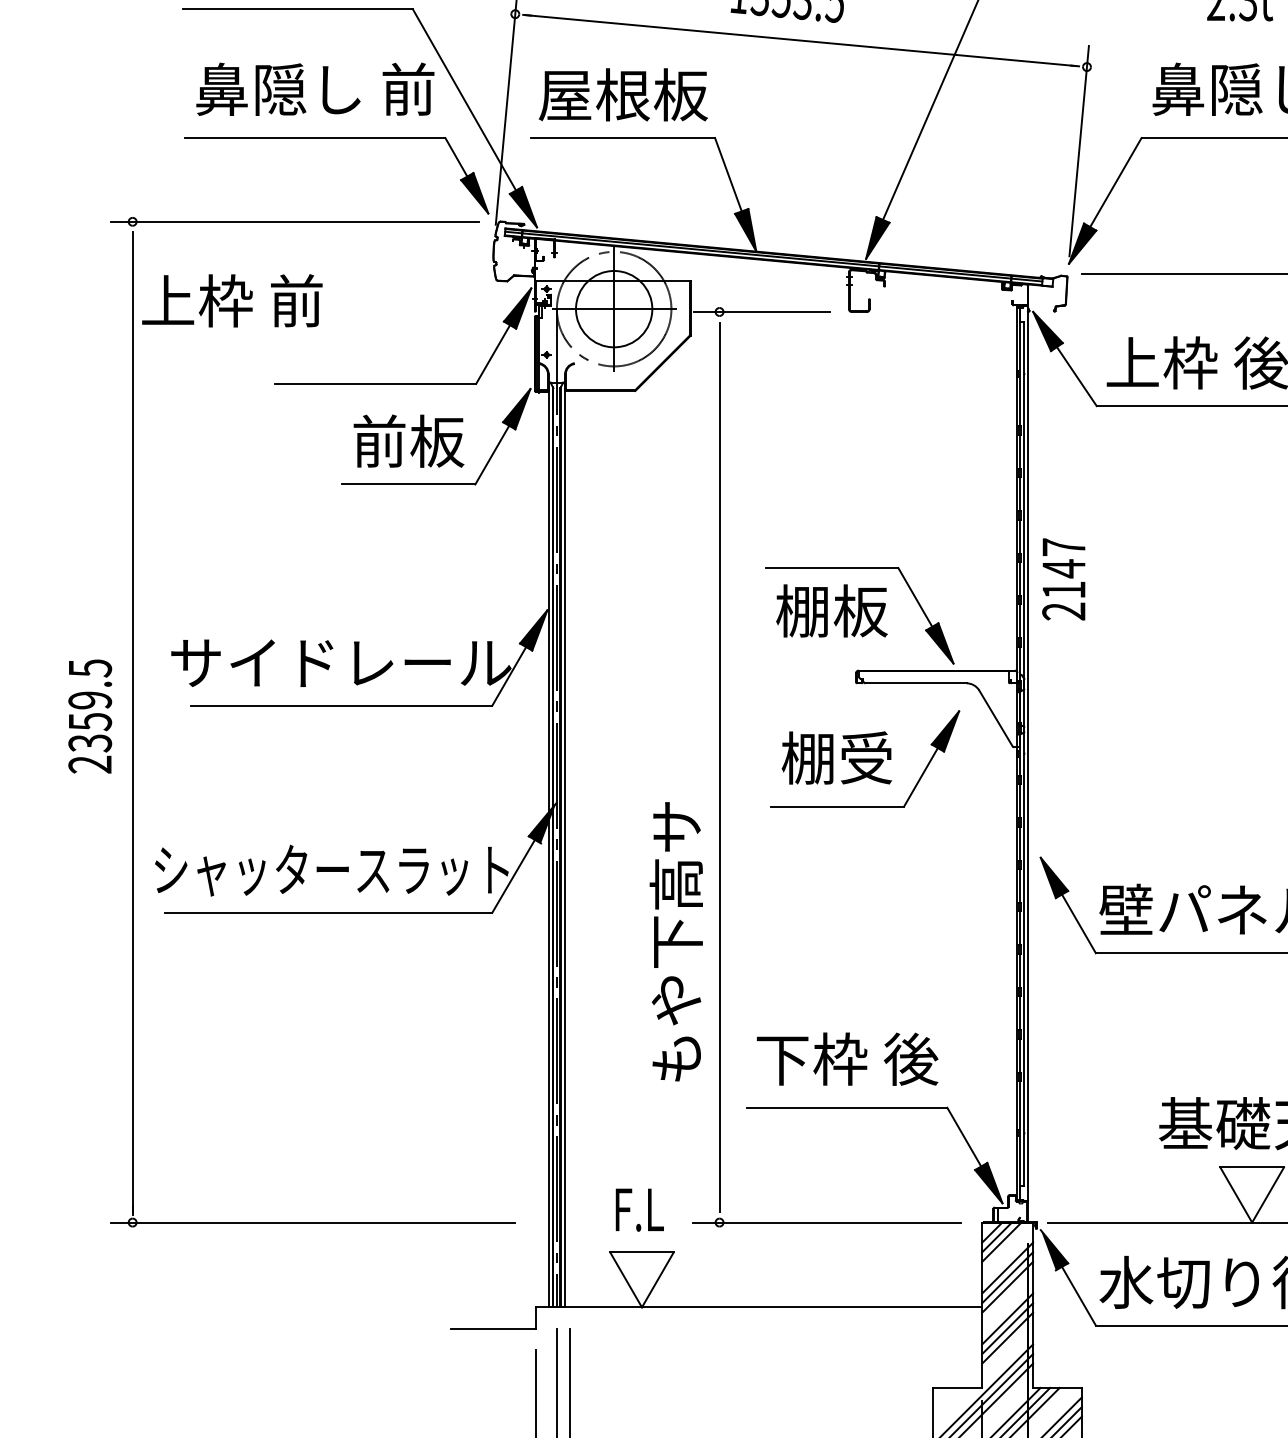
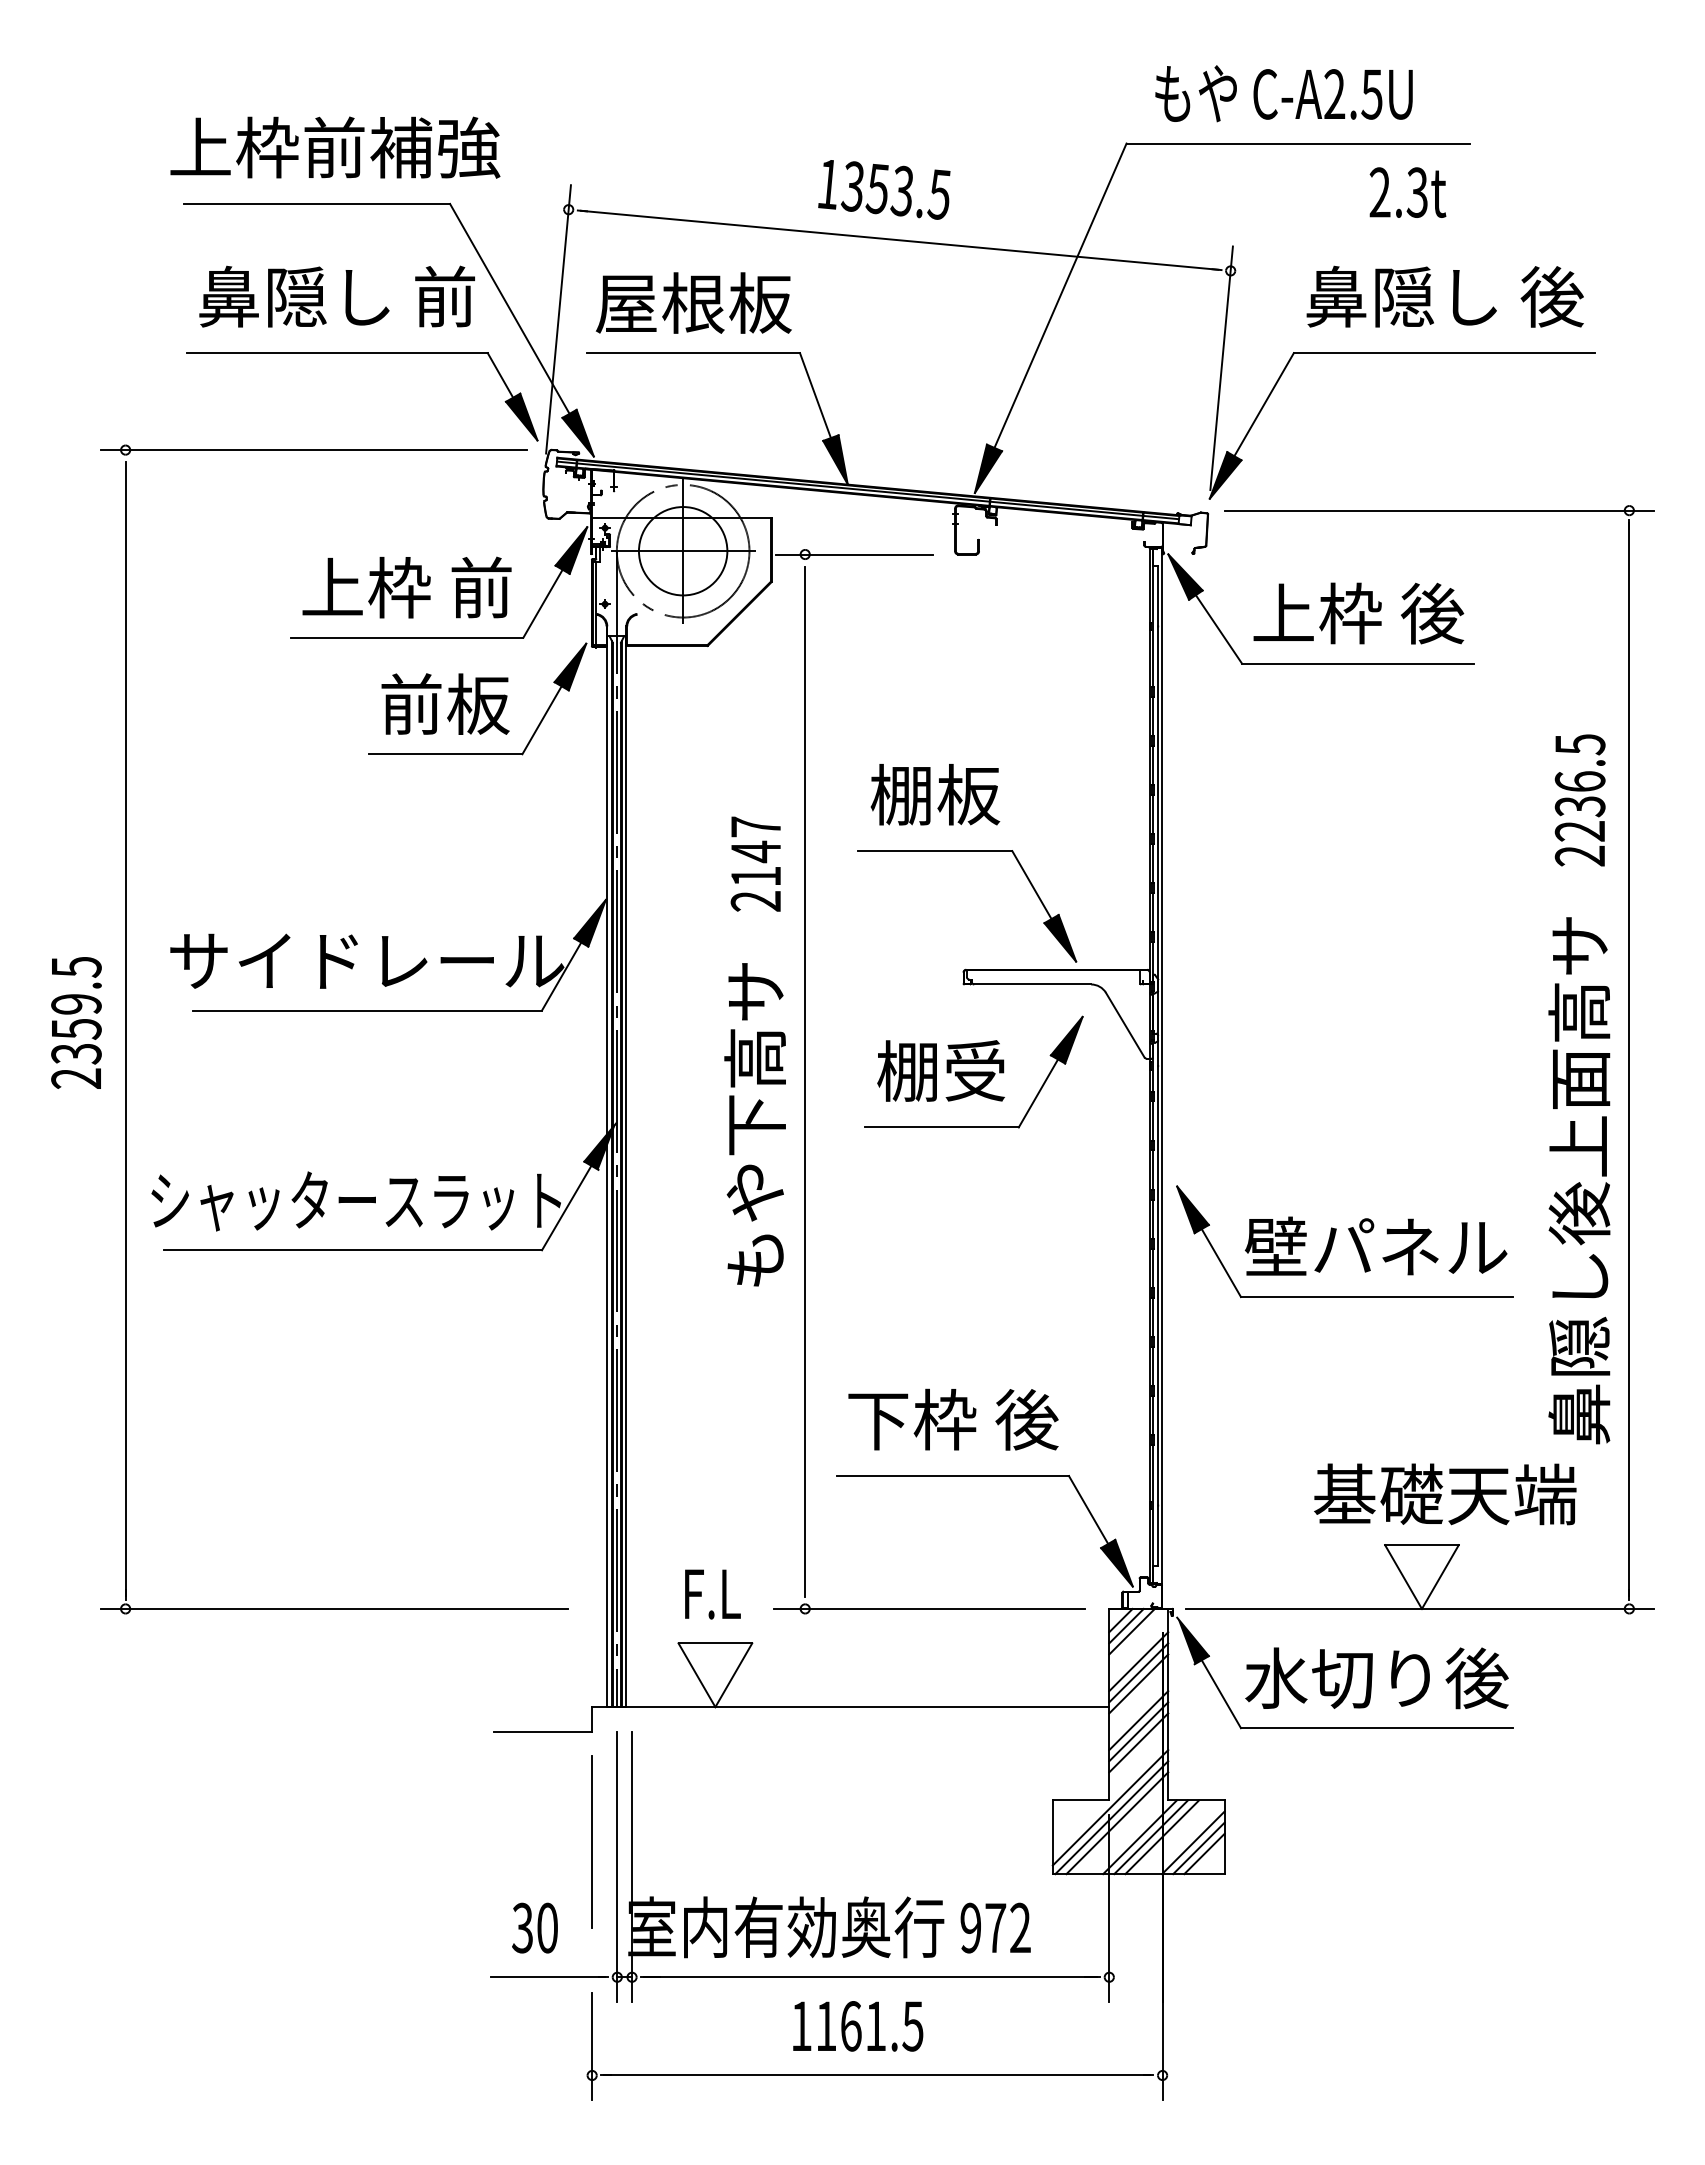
text: (231, 300) -> (406, 587), moved
text: (1063, 578) -> (755, 863), moved
text: (832, 610) -> (935, 794), moved
text: (675, 941) -> (754, 1124), moved

